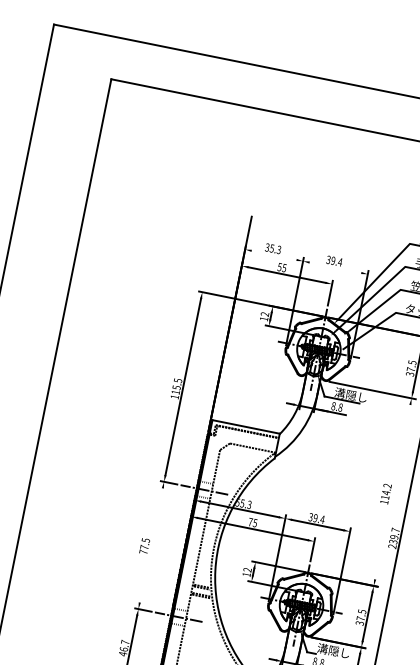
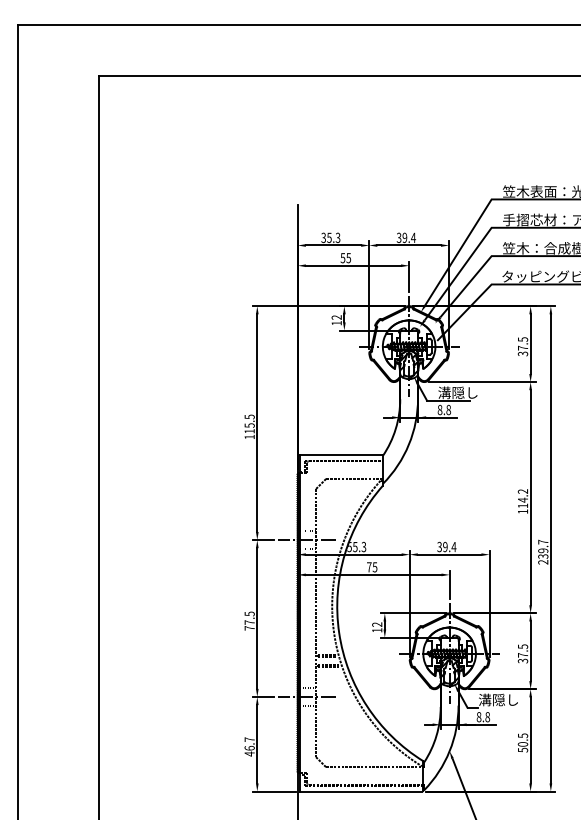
line: (274, 255) -> (333, 245), added
line: (334, 267) -> (408, 245), added
line: (392, 491) -> (530, 497), added
line: (151, 545) -> (257, 618), added

